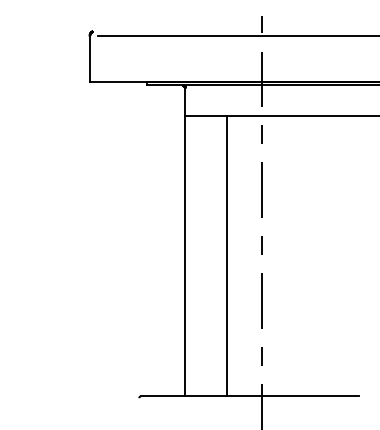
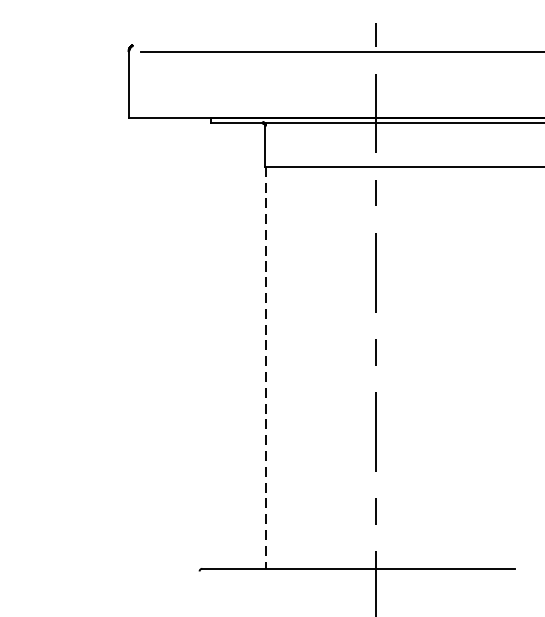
line: (185, 256) -> (266, 368), solid -> dashed
line: (227, 256) -> (326, 368), removed

